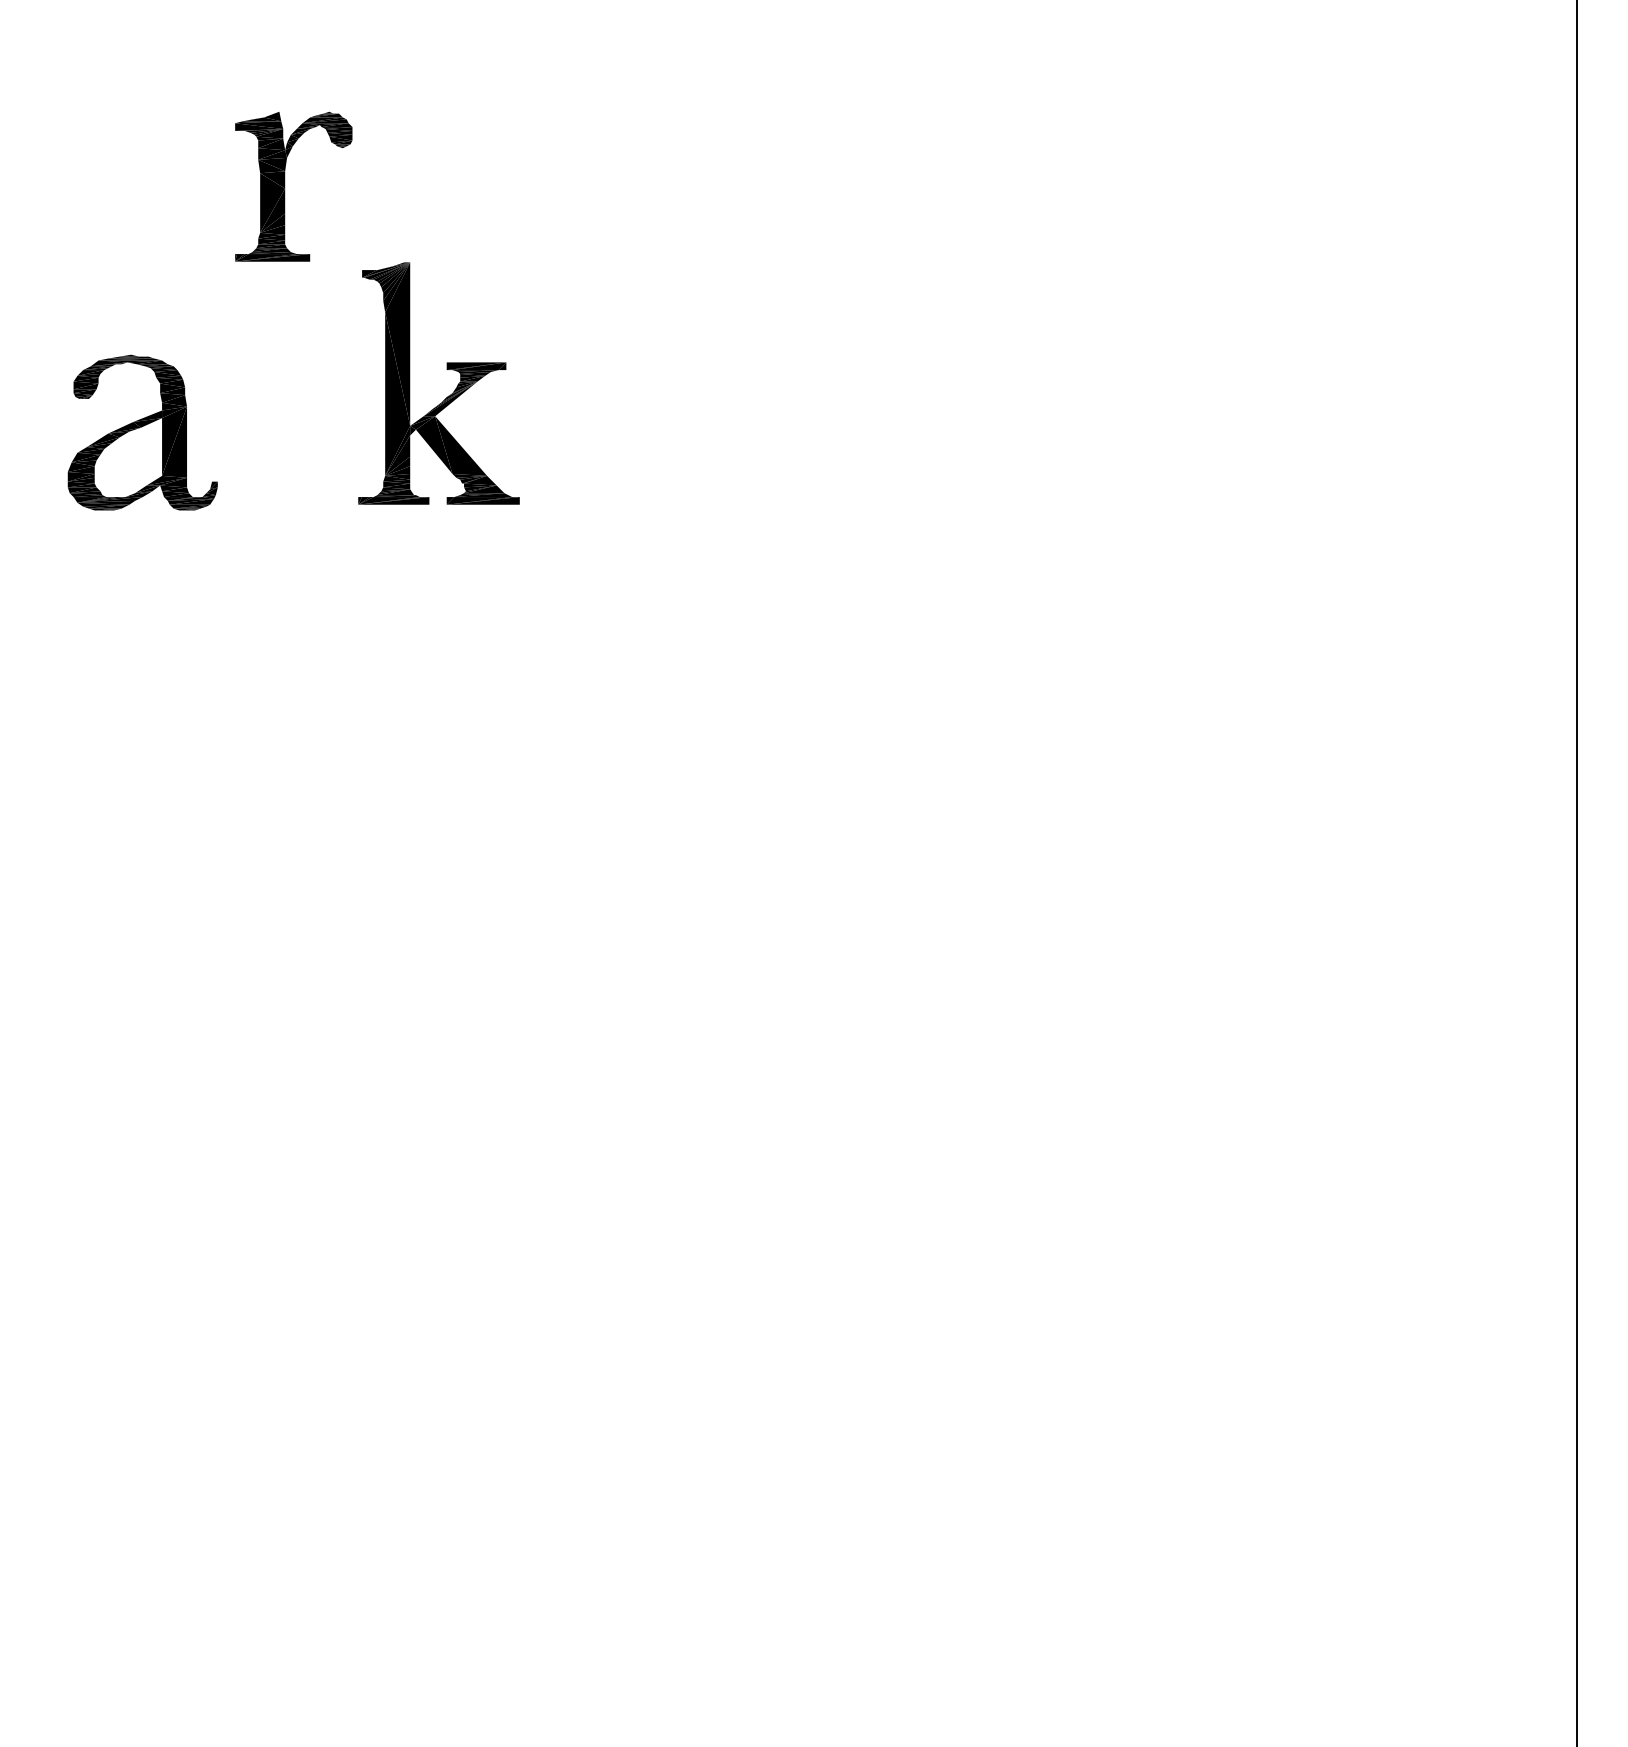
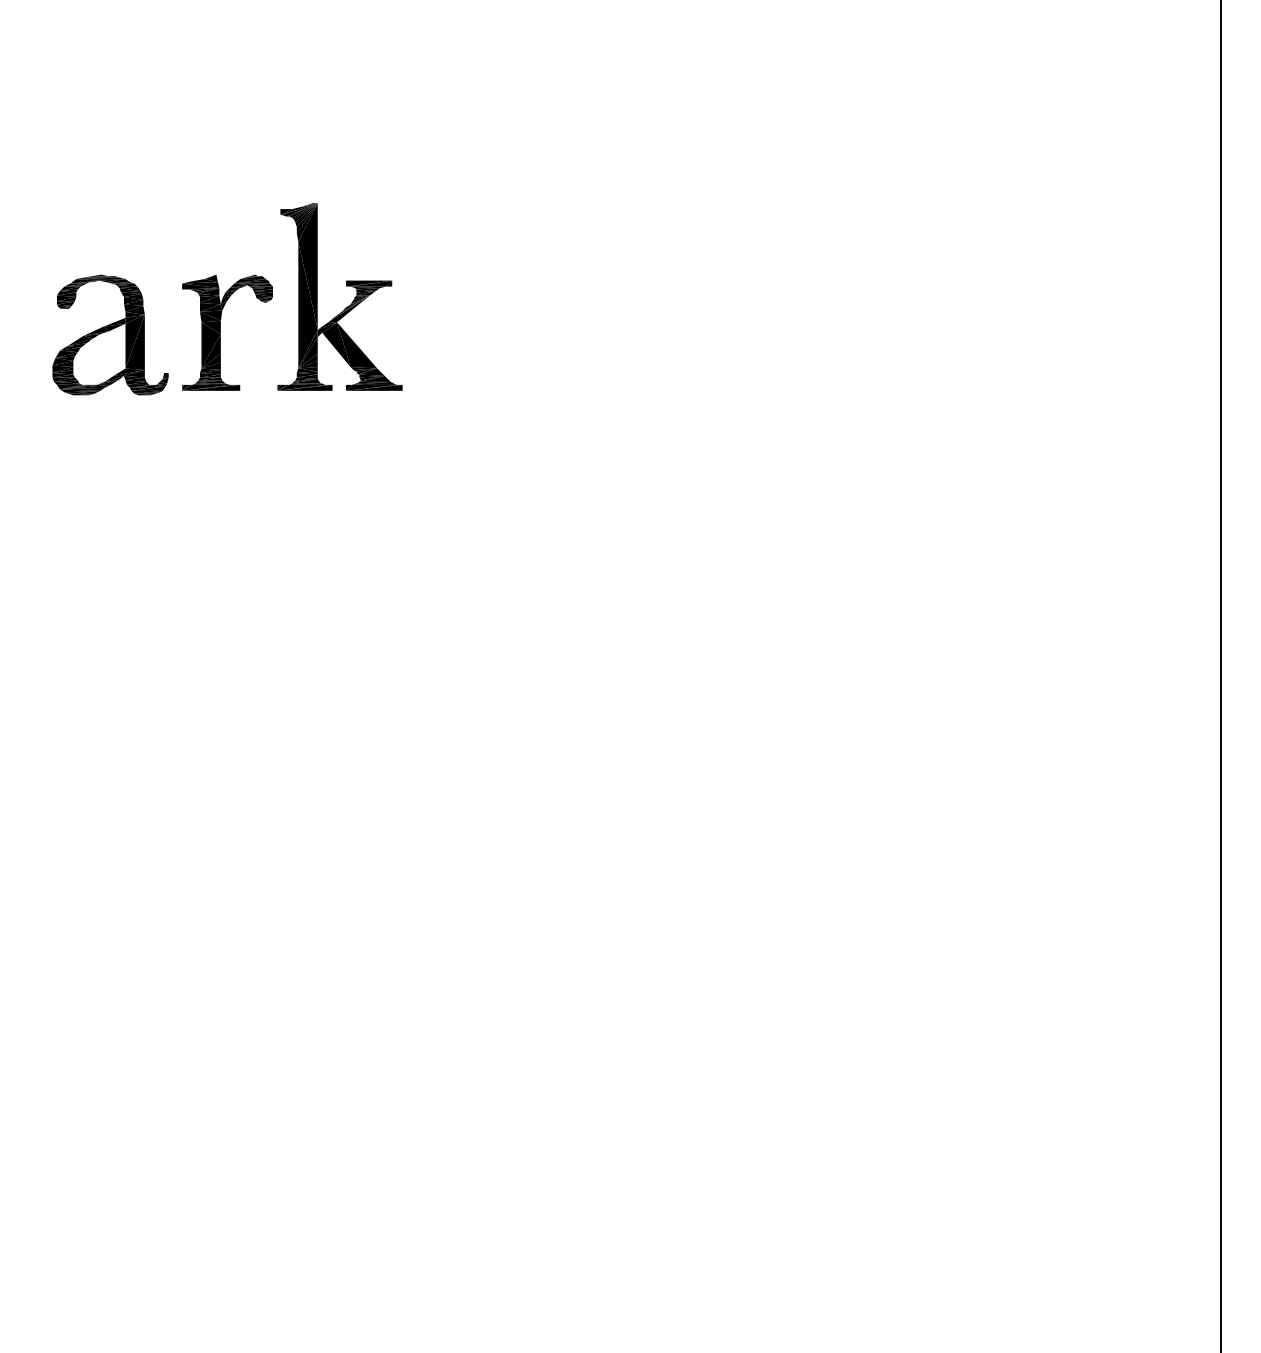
part: (285, 186) -> (221, 332), moved

